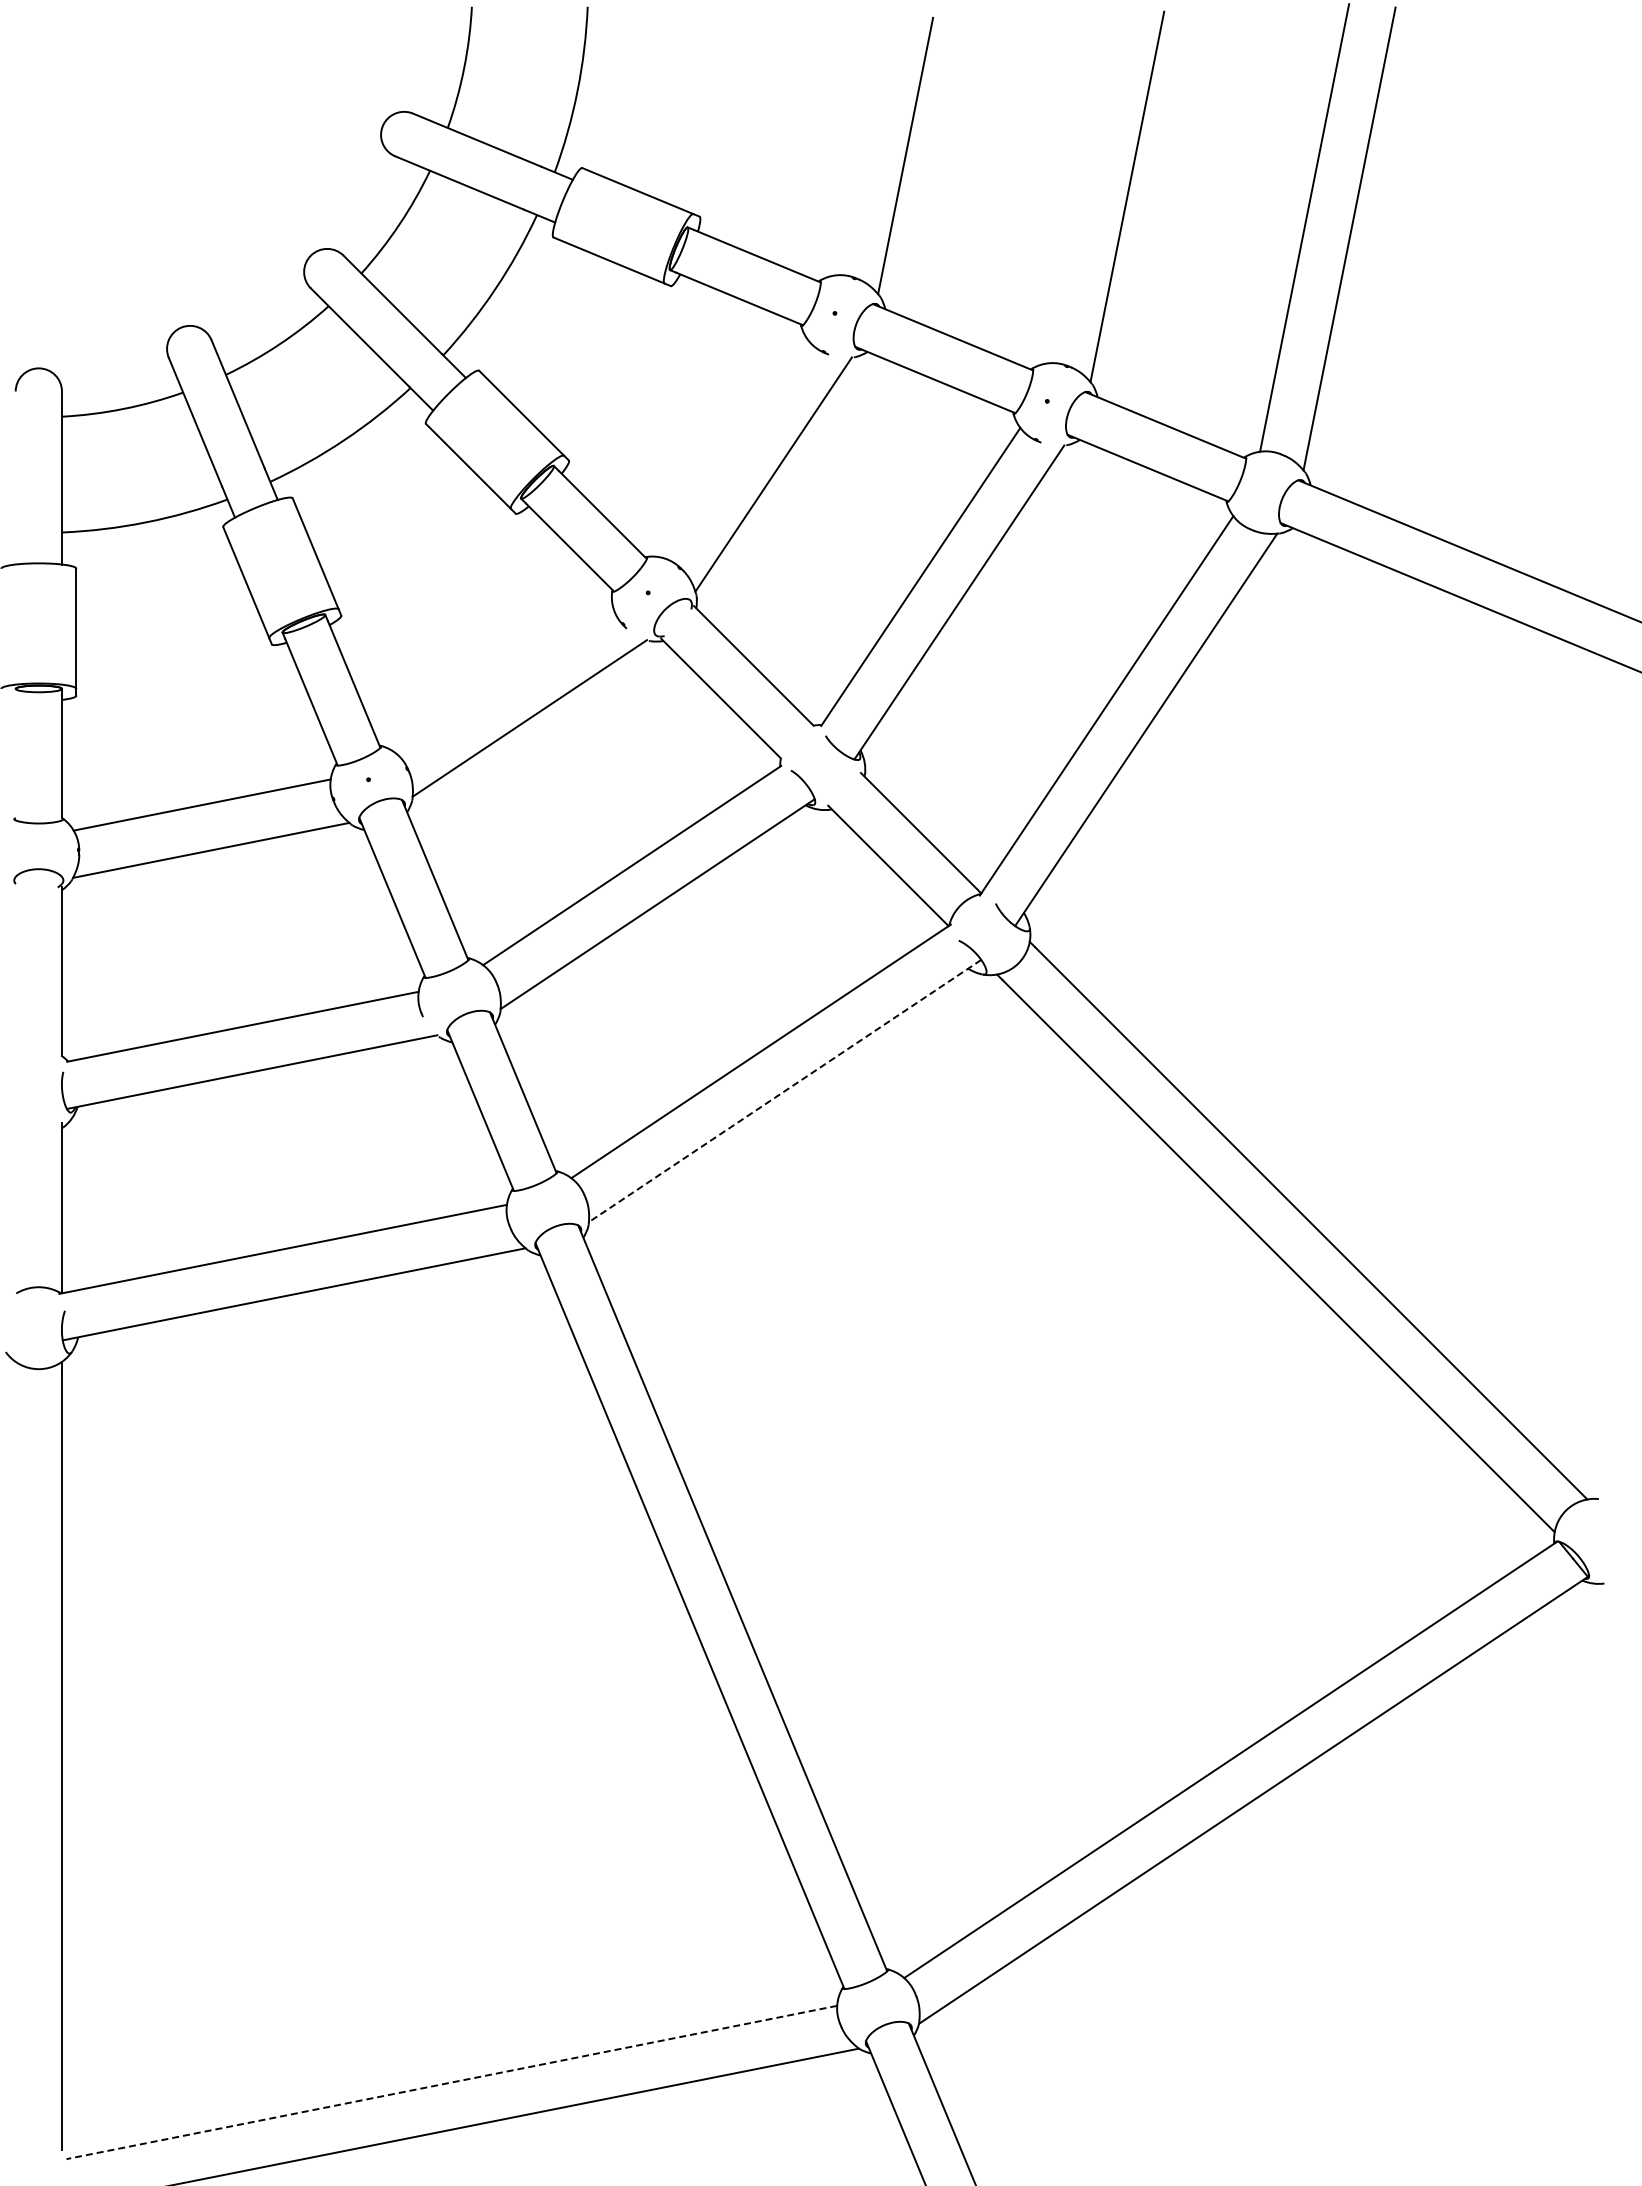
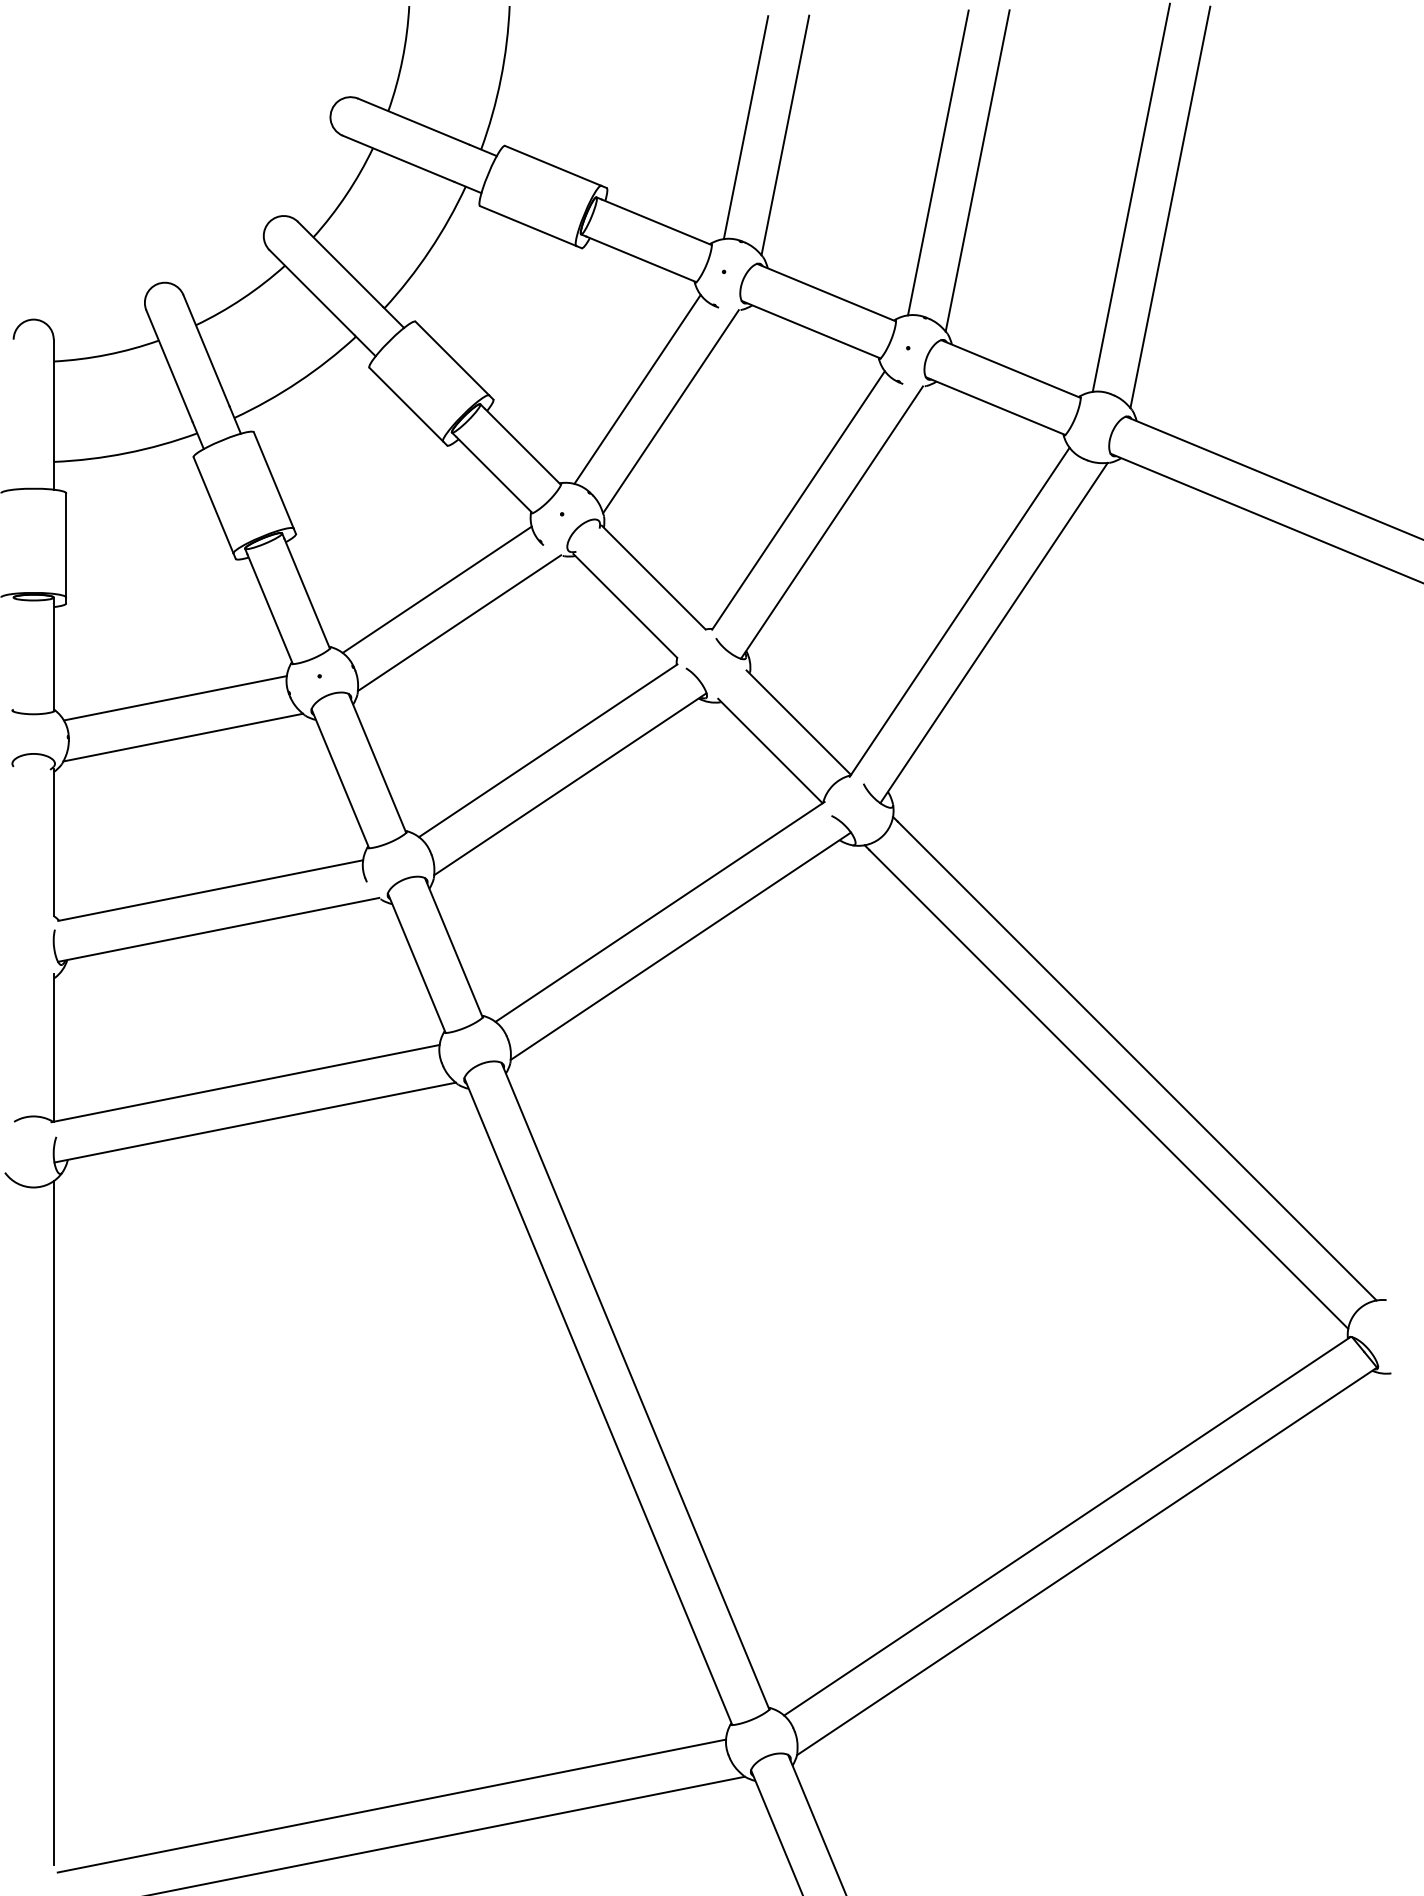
line: (859, 146) -> (745, 127), added
line: (1081, 187) -> (937, 162), added
line: (734, 448) -> (636, 389), added
line: (504, 679) -> (437, 589), added
line: (785, 1091) -> (681, 946), dashed -> solid
line: (451, 2082) -> (391, 1806), dashed -> solid

